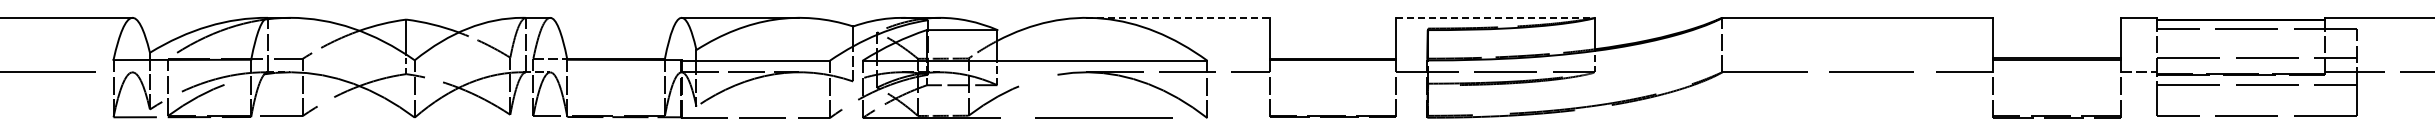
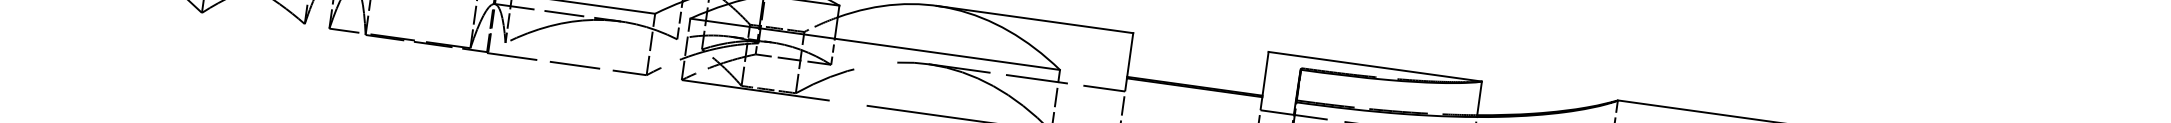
line: (1178, 17) -> (1035, 19), dashed -> solid
line: (1496, 17) -> (1376, 66), dashed -> solid

